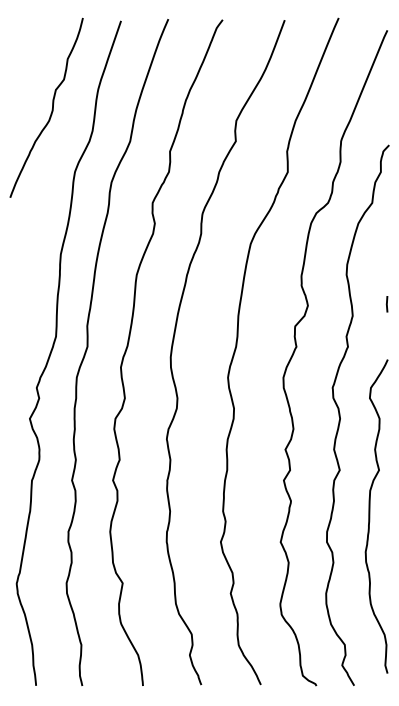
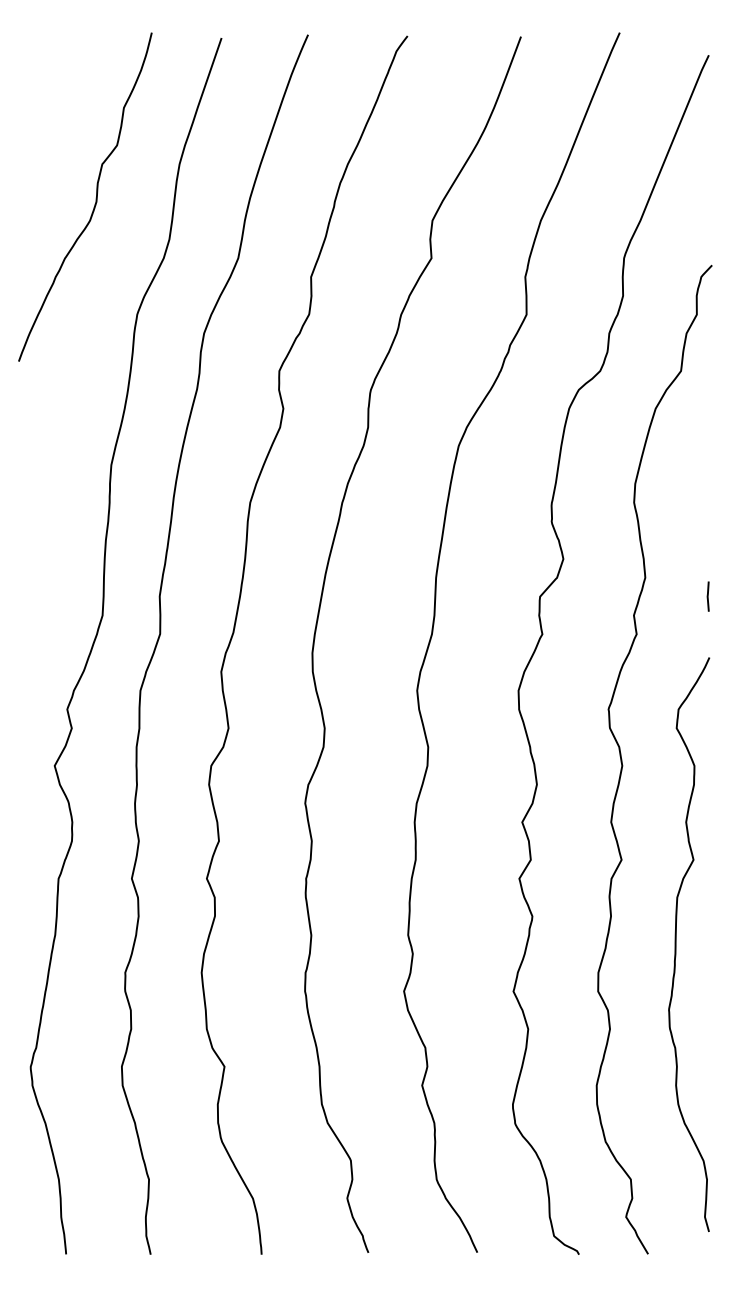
line: (386, 304) -> (707, 597), moved

